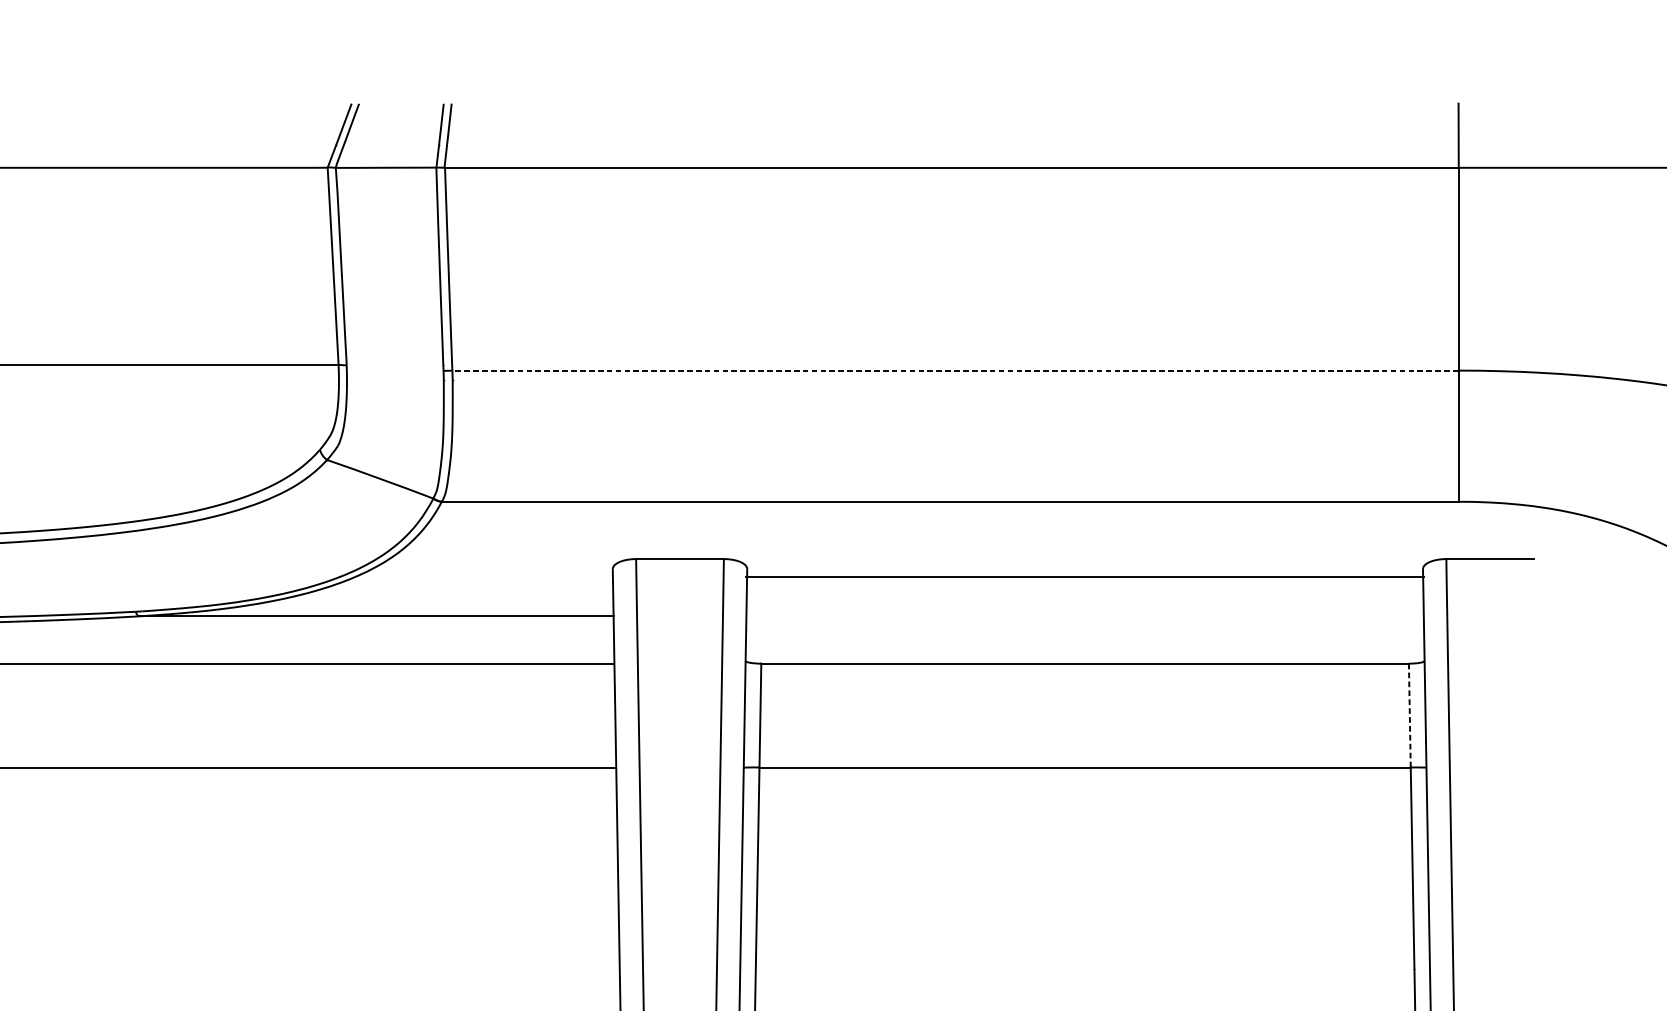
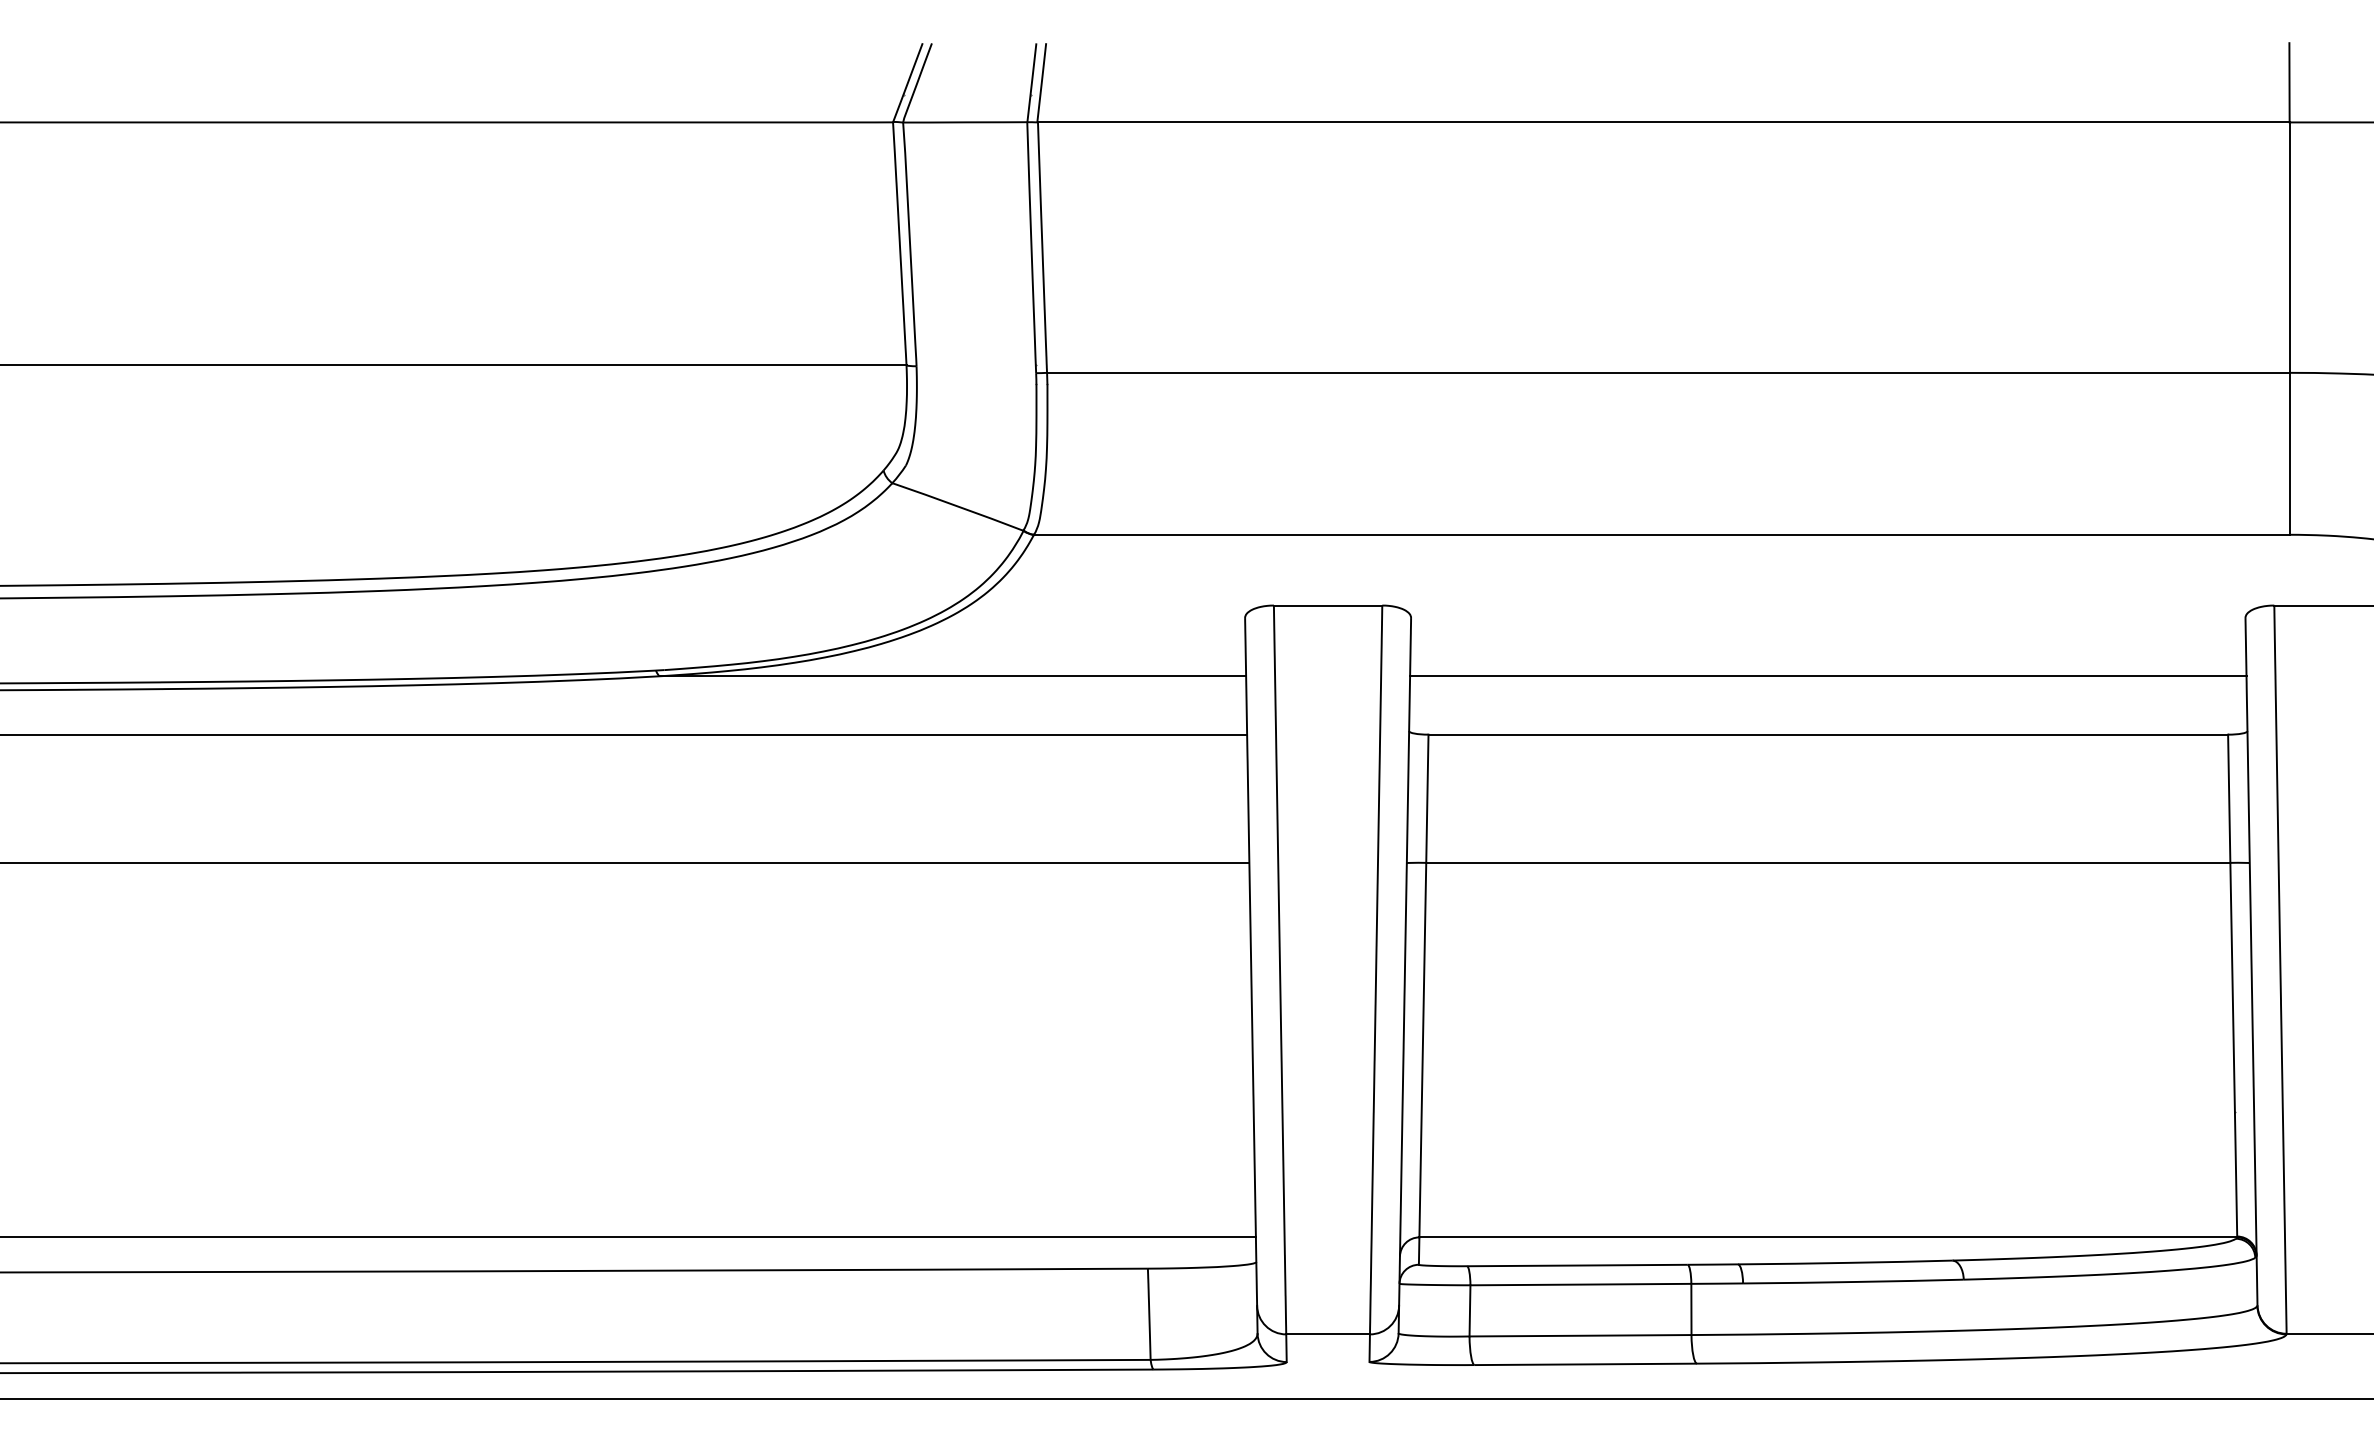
line: (954, 370) -> (1667, 372), dashed -> solid
line: (1085, 576) -> (1828, 676), moved
line: (1410, 716) -> (2229, 799), dashed -> solid

